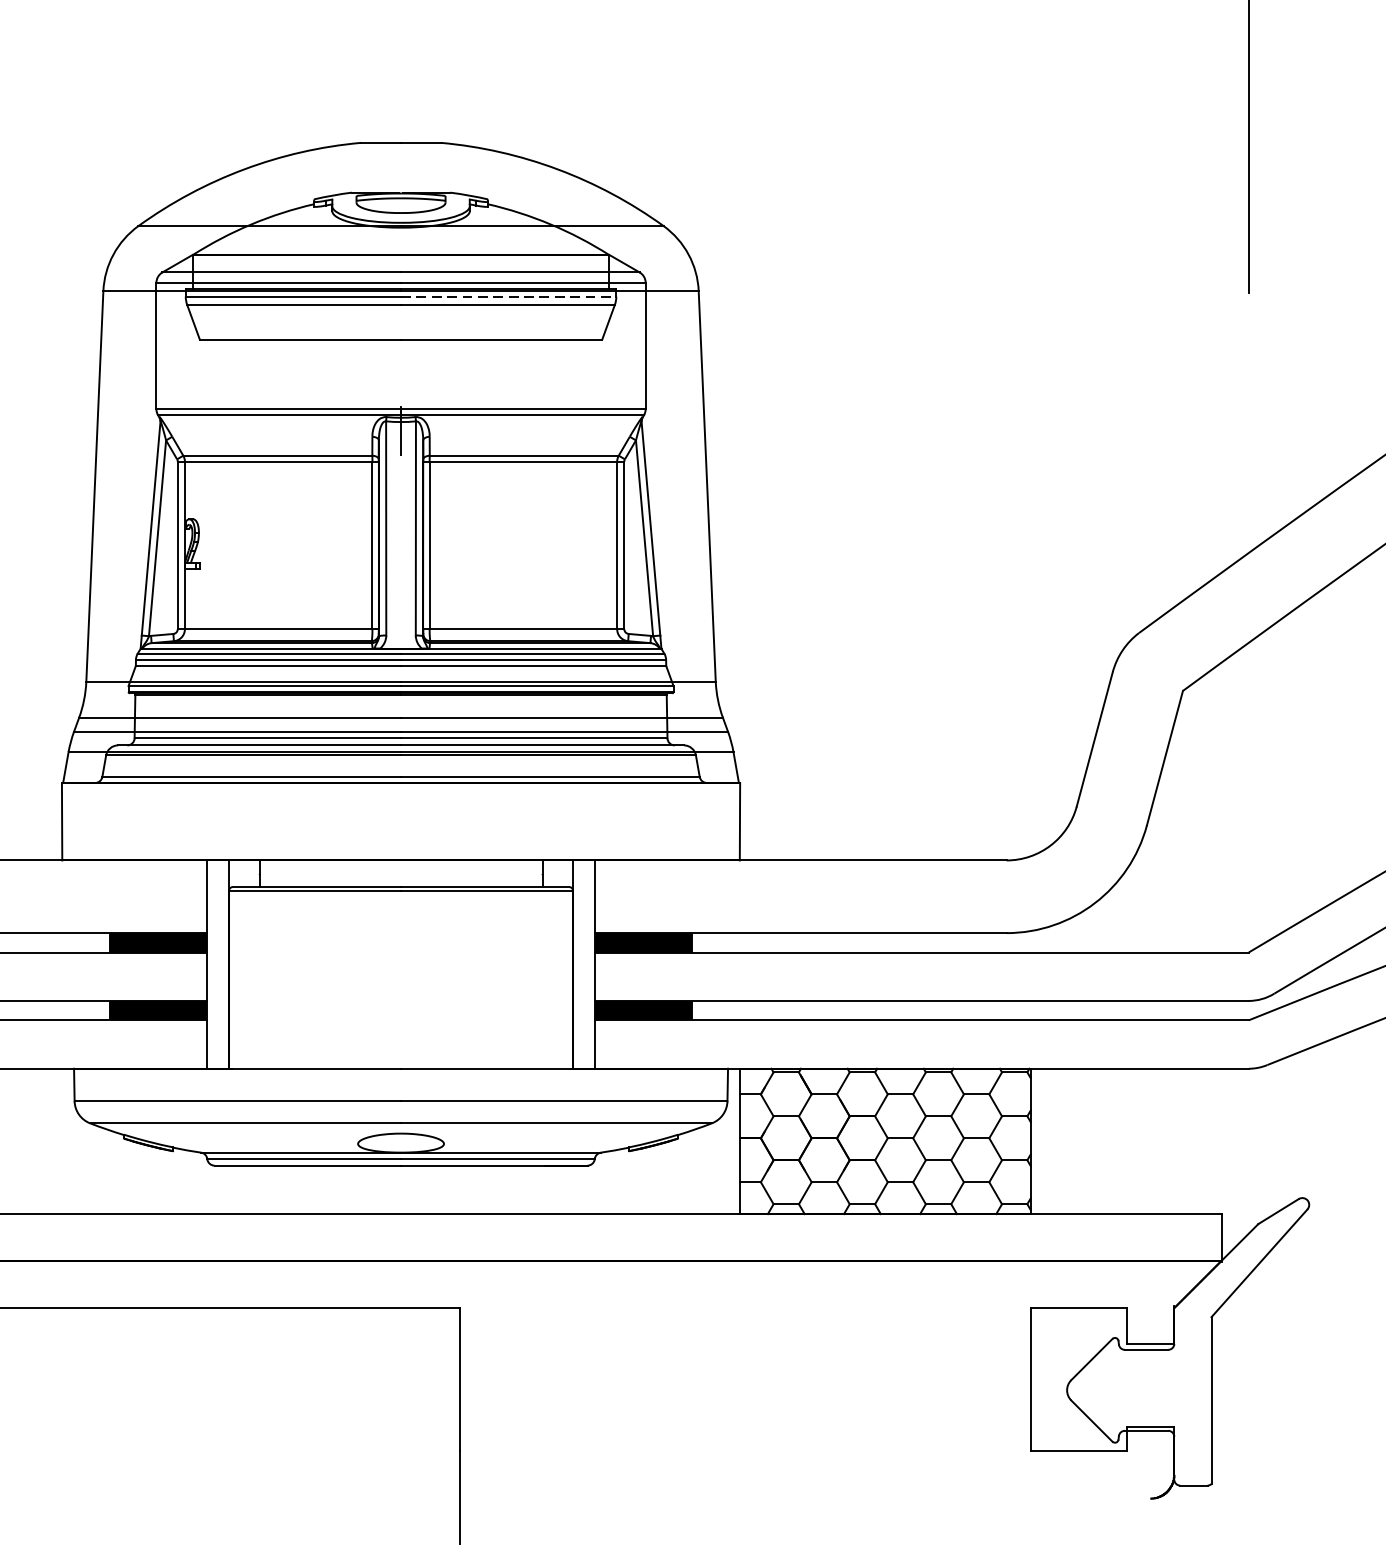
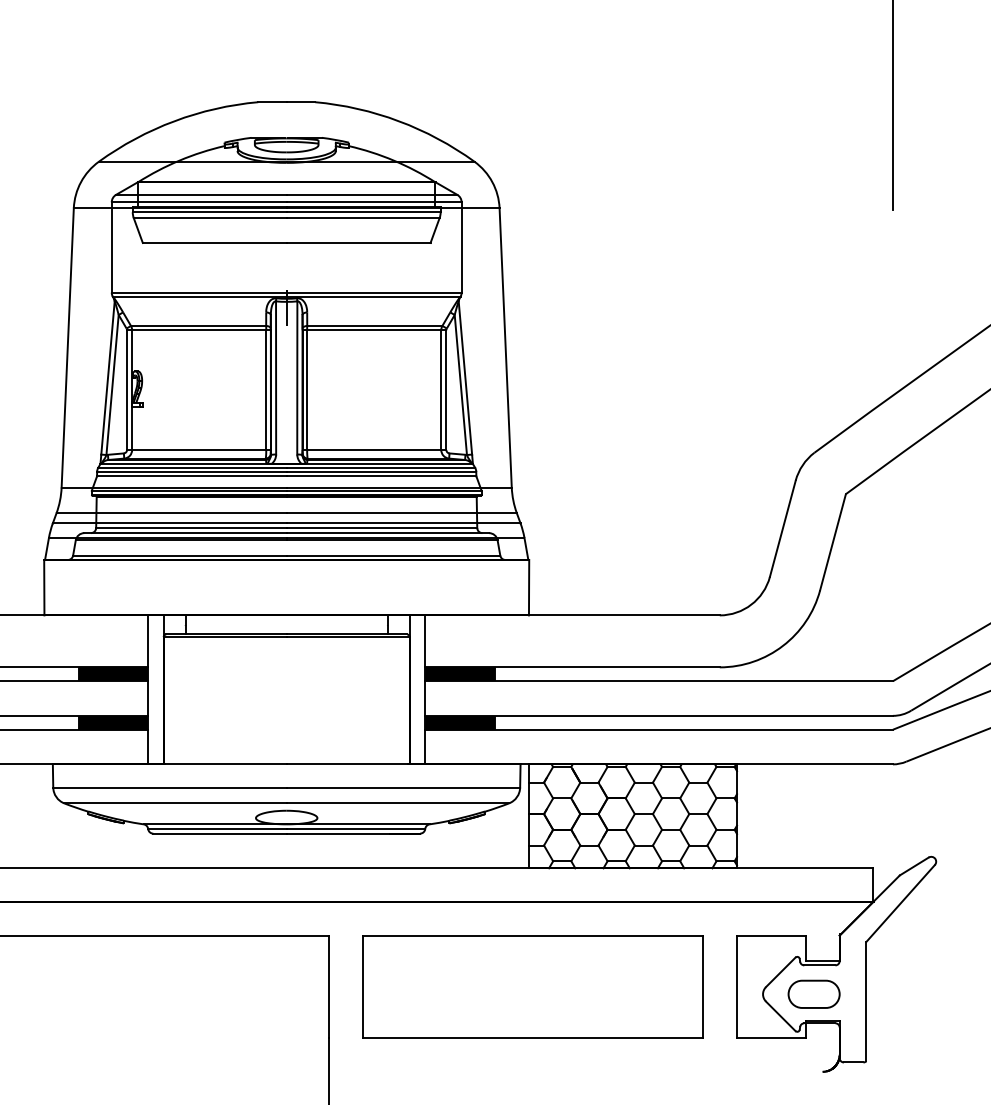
line: (508, 297) -> (363, 212), dashed -> solid
part: (744, 1379) -> (532, 986), added
part: (1137, 1389) -> (813, 993), added

